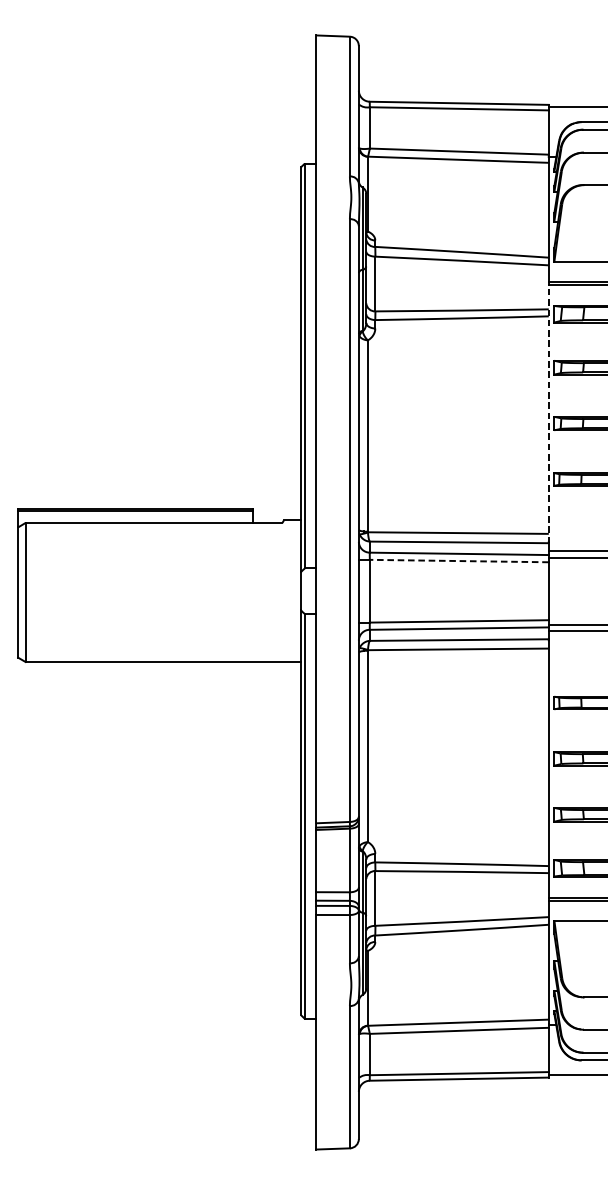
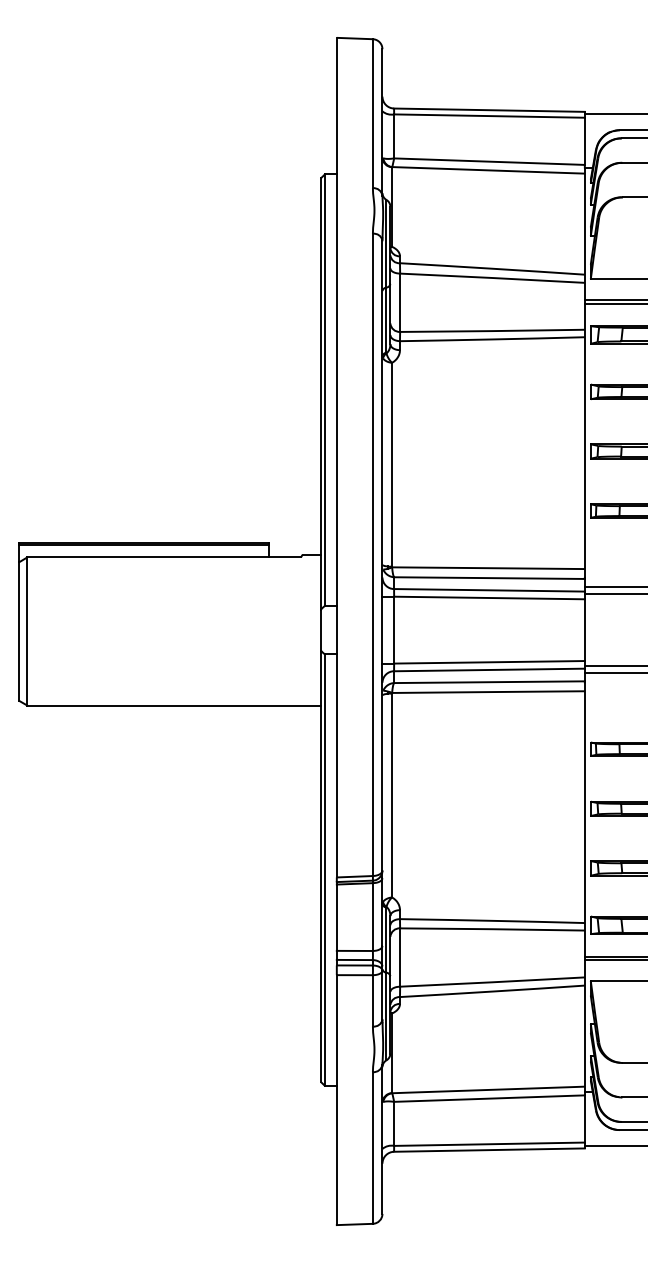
line: (548, 414) -> (584, 441), dashed -> solid
line: (459, 560) -> (489, 597), dashed -> solid

